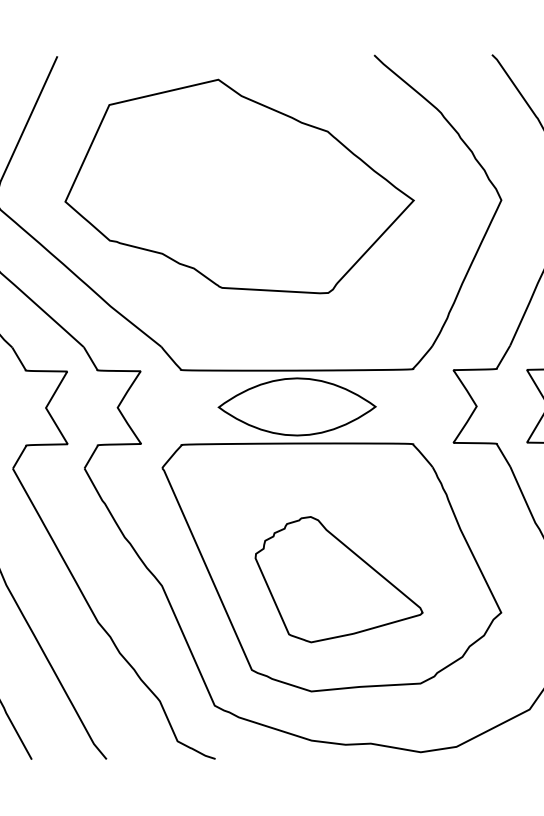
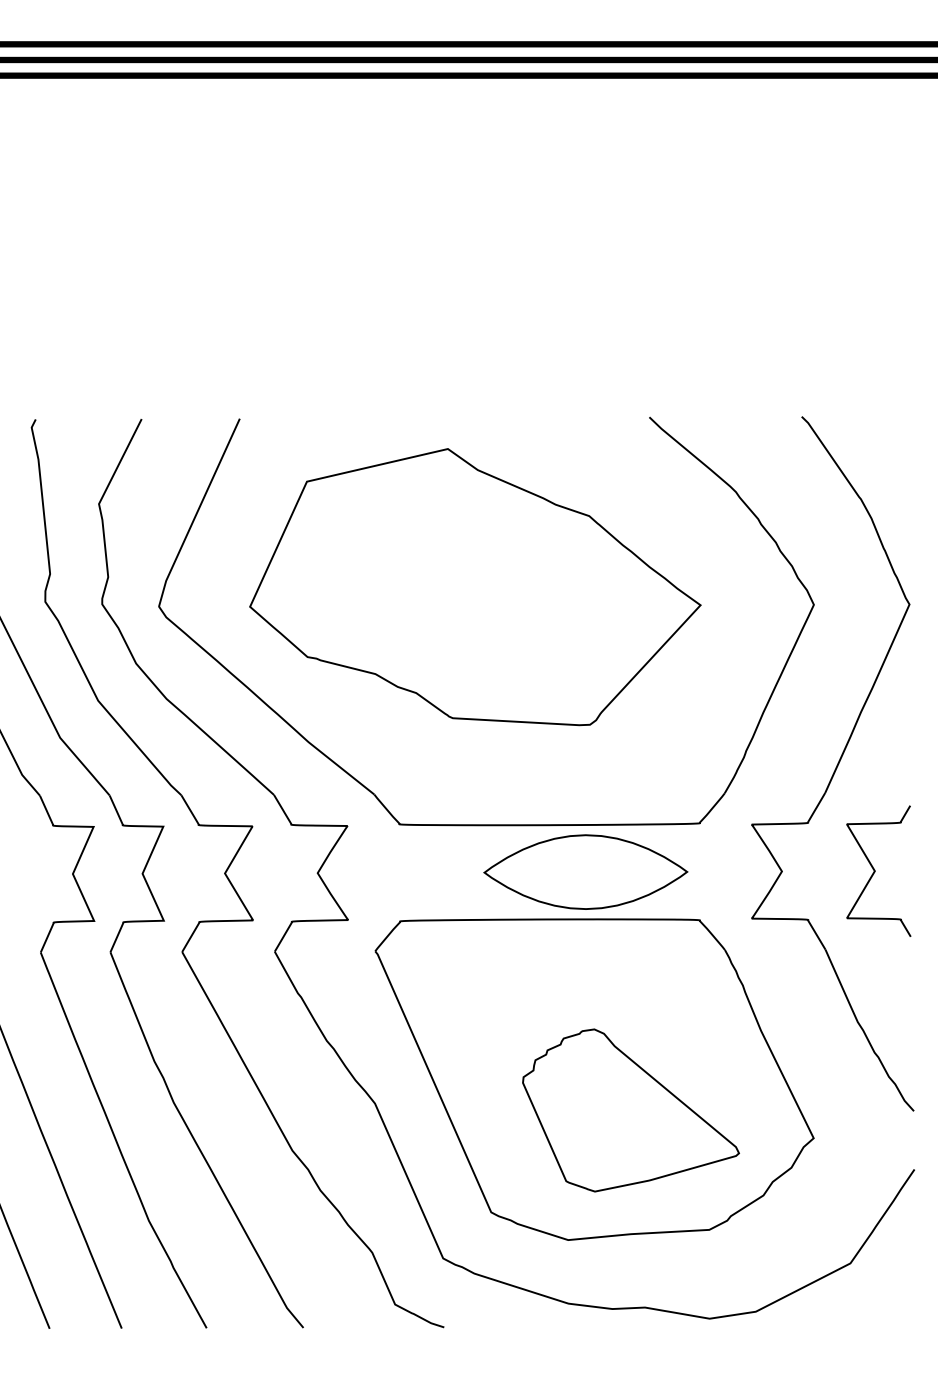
part: (296, 406) -> (585, 871), moved
part: (338, 579) -> (630, 1110), moved

